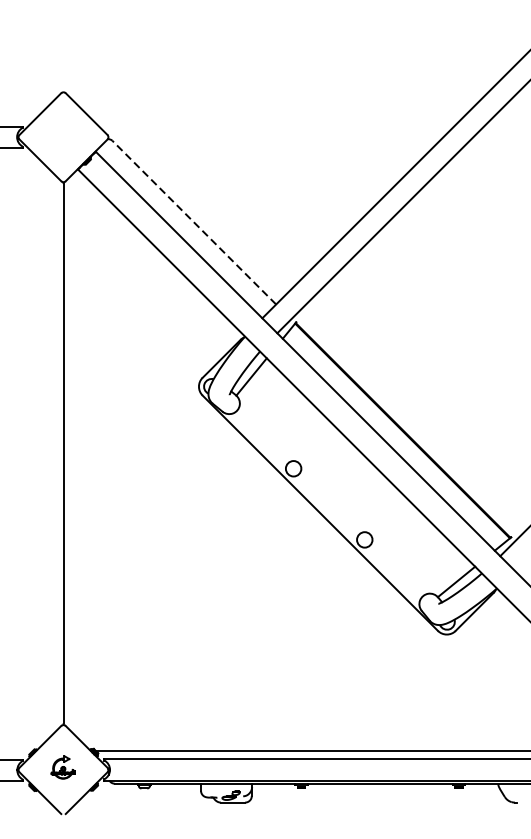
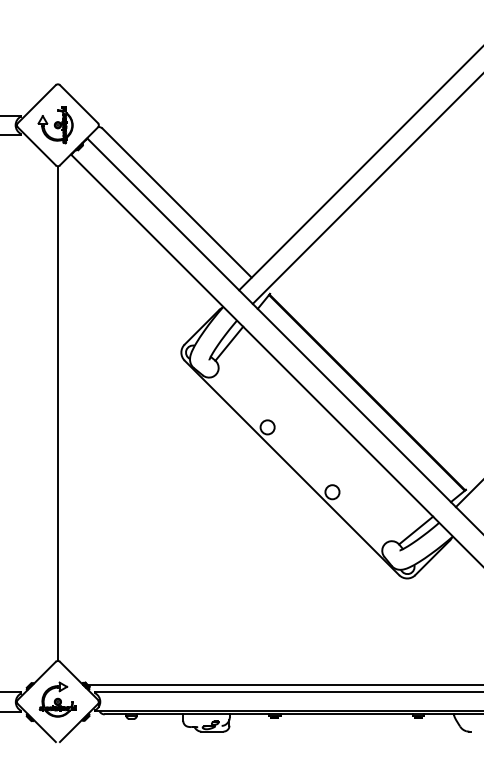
part: (60, 137) -> (55, 125), added
line: (193, 221) -> (176, 202), dashed -> solid
part: (63, 767) -> (57, 699), size x1.67

